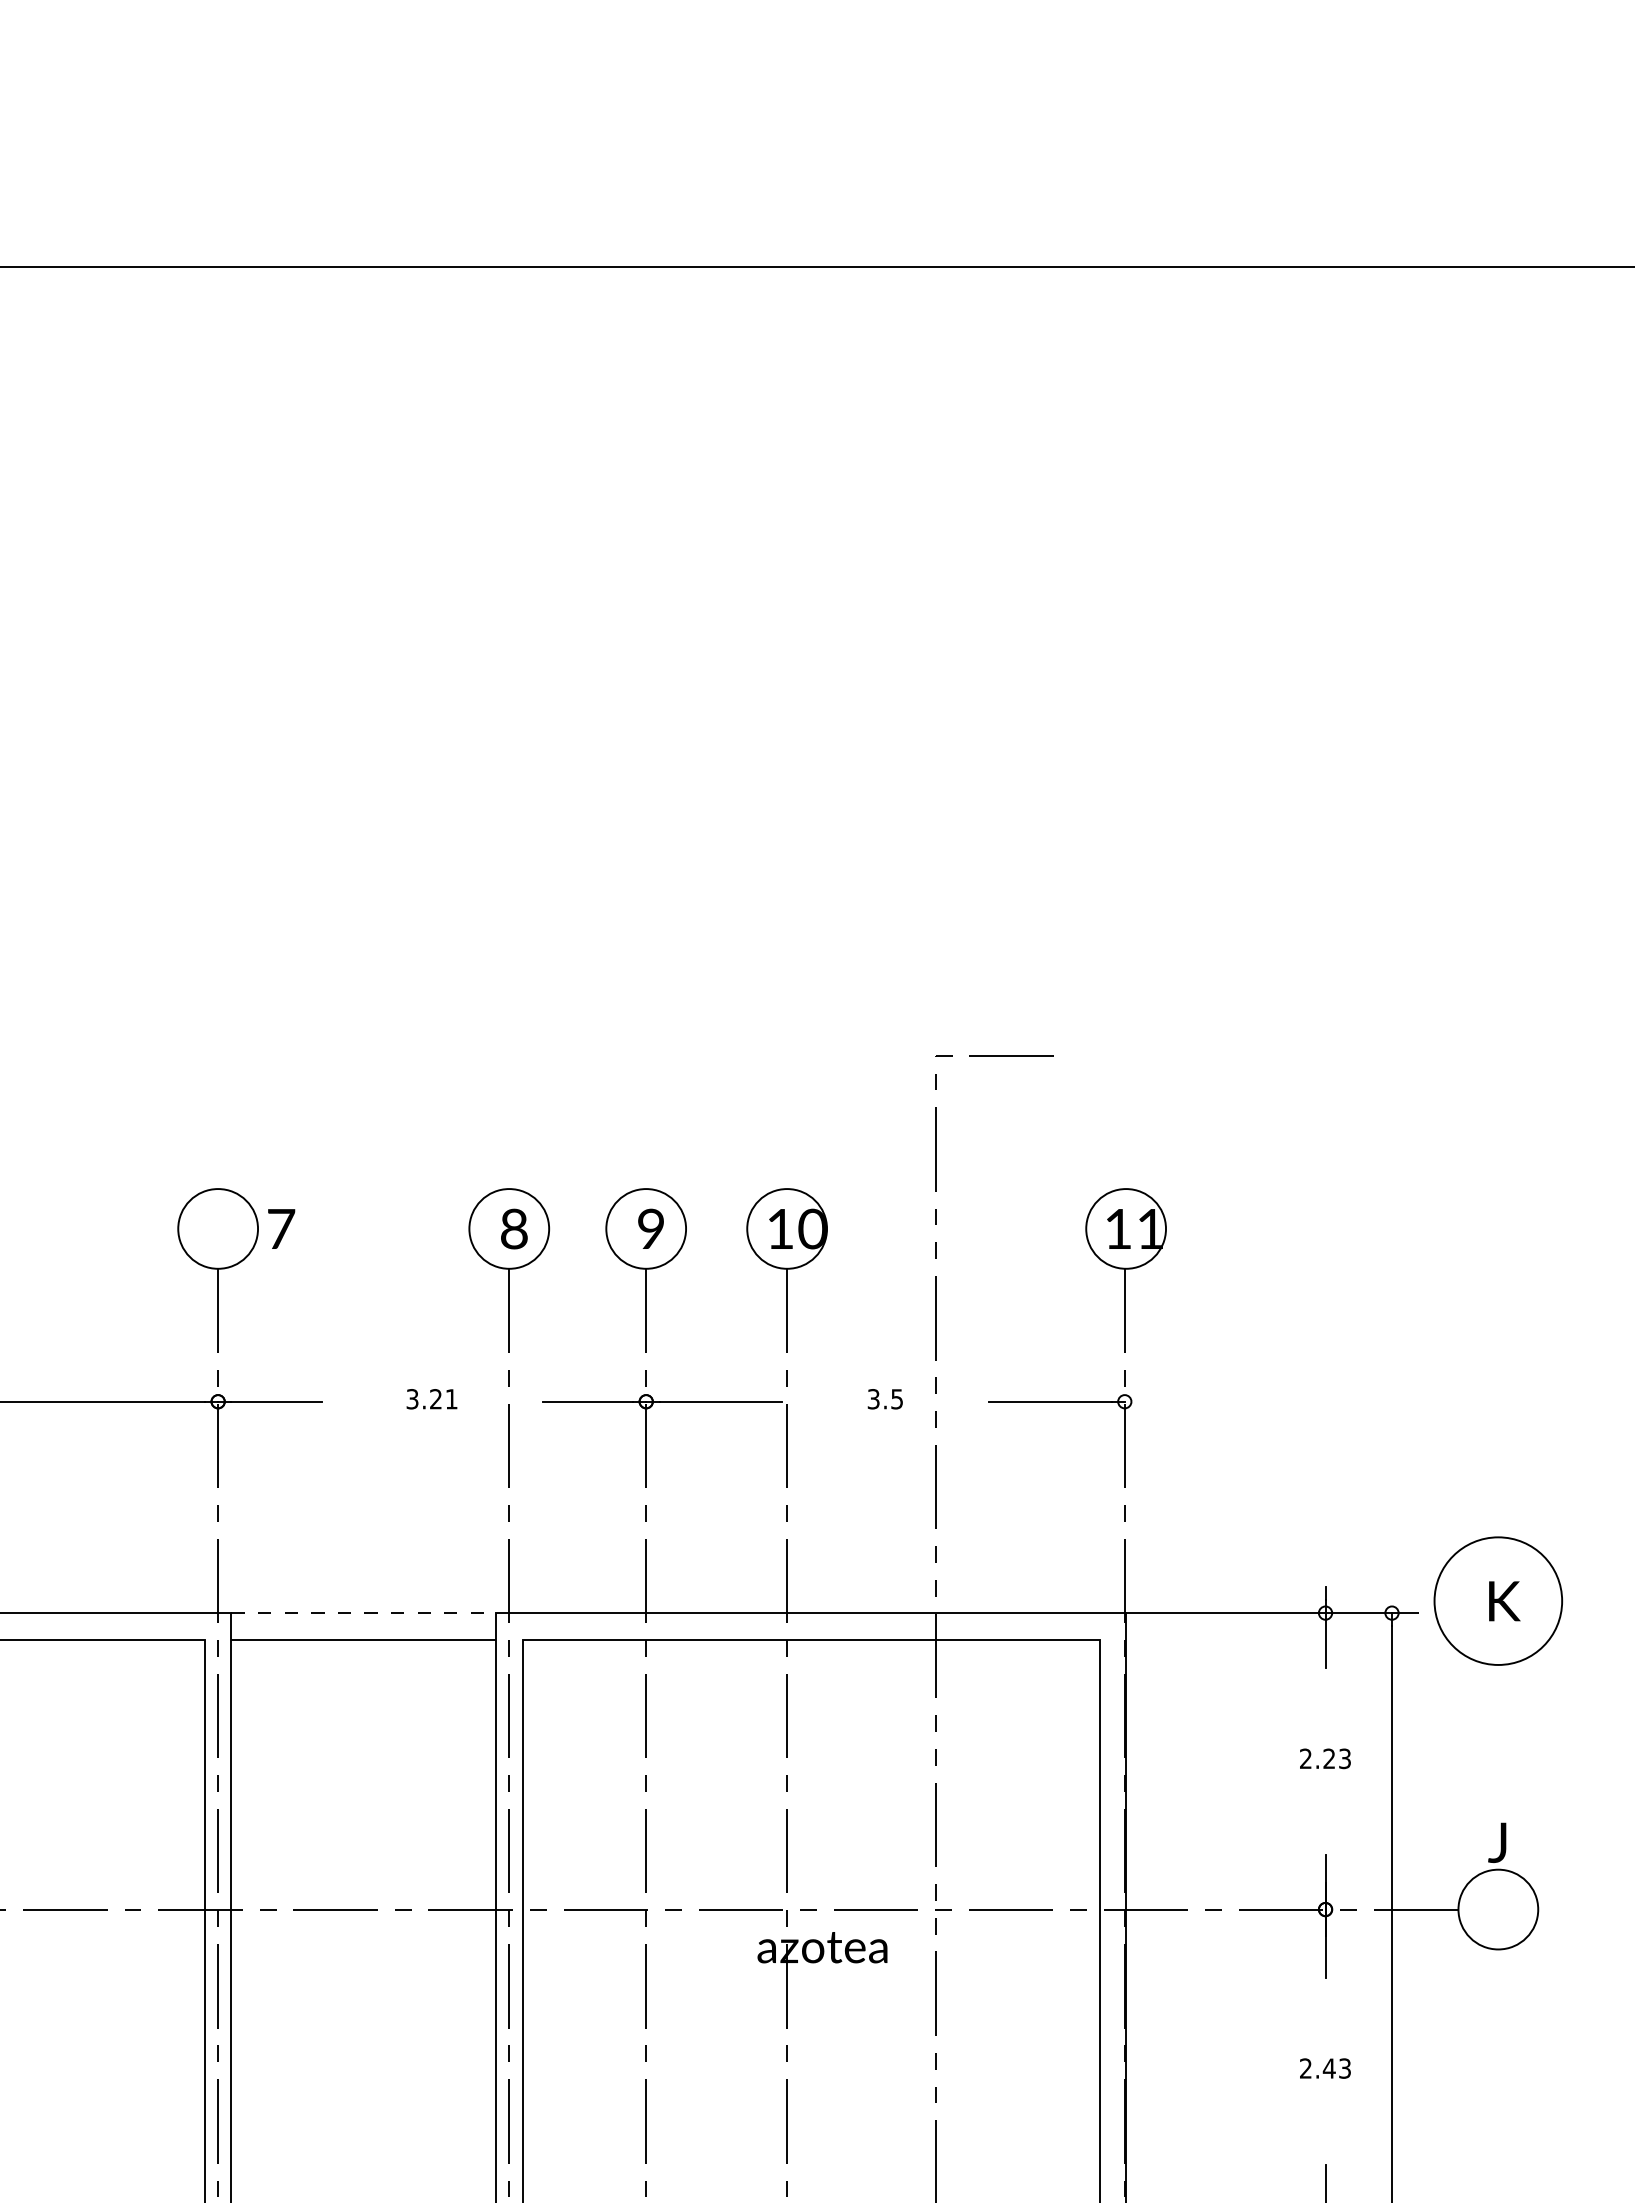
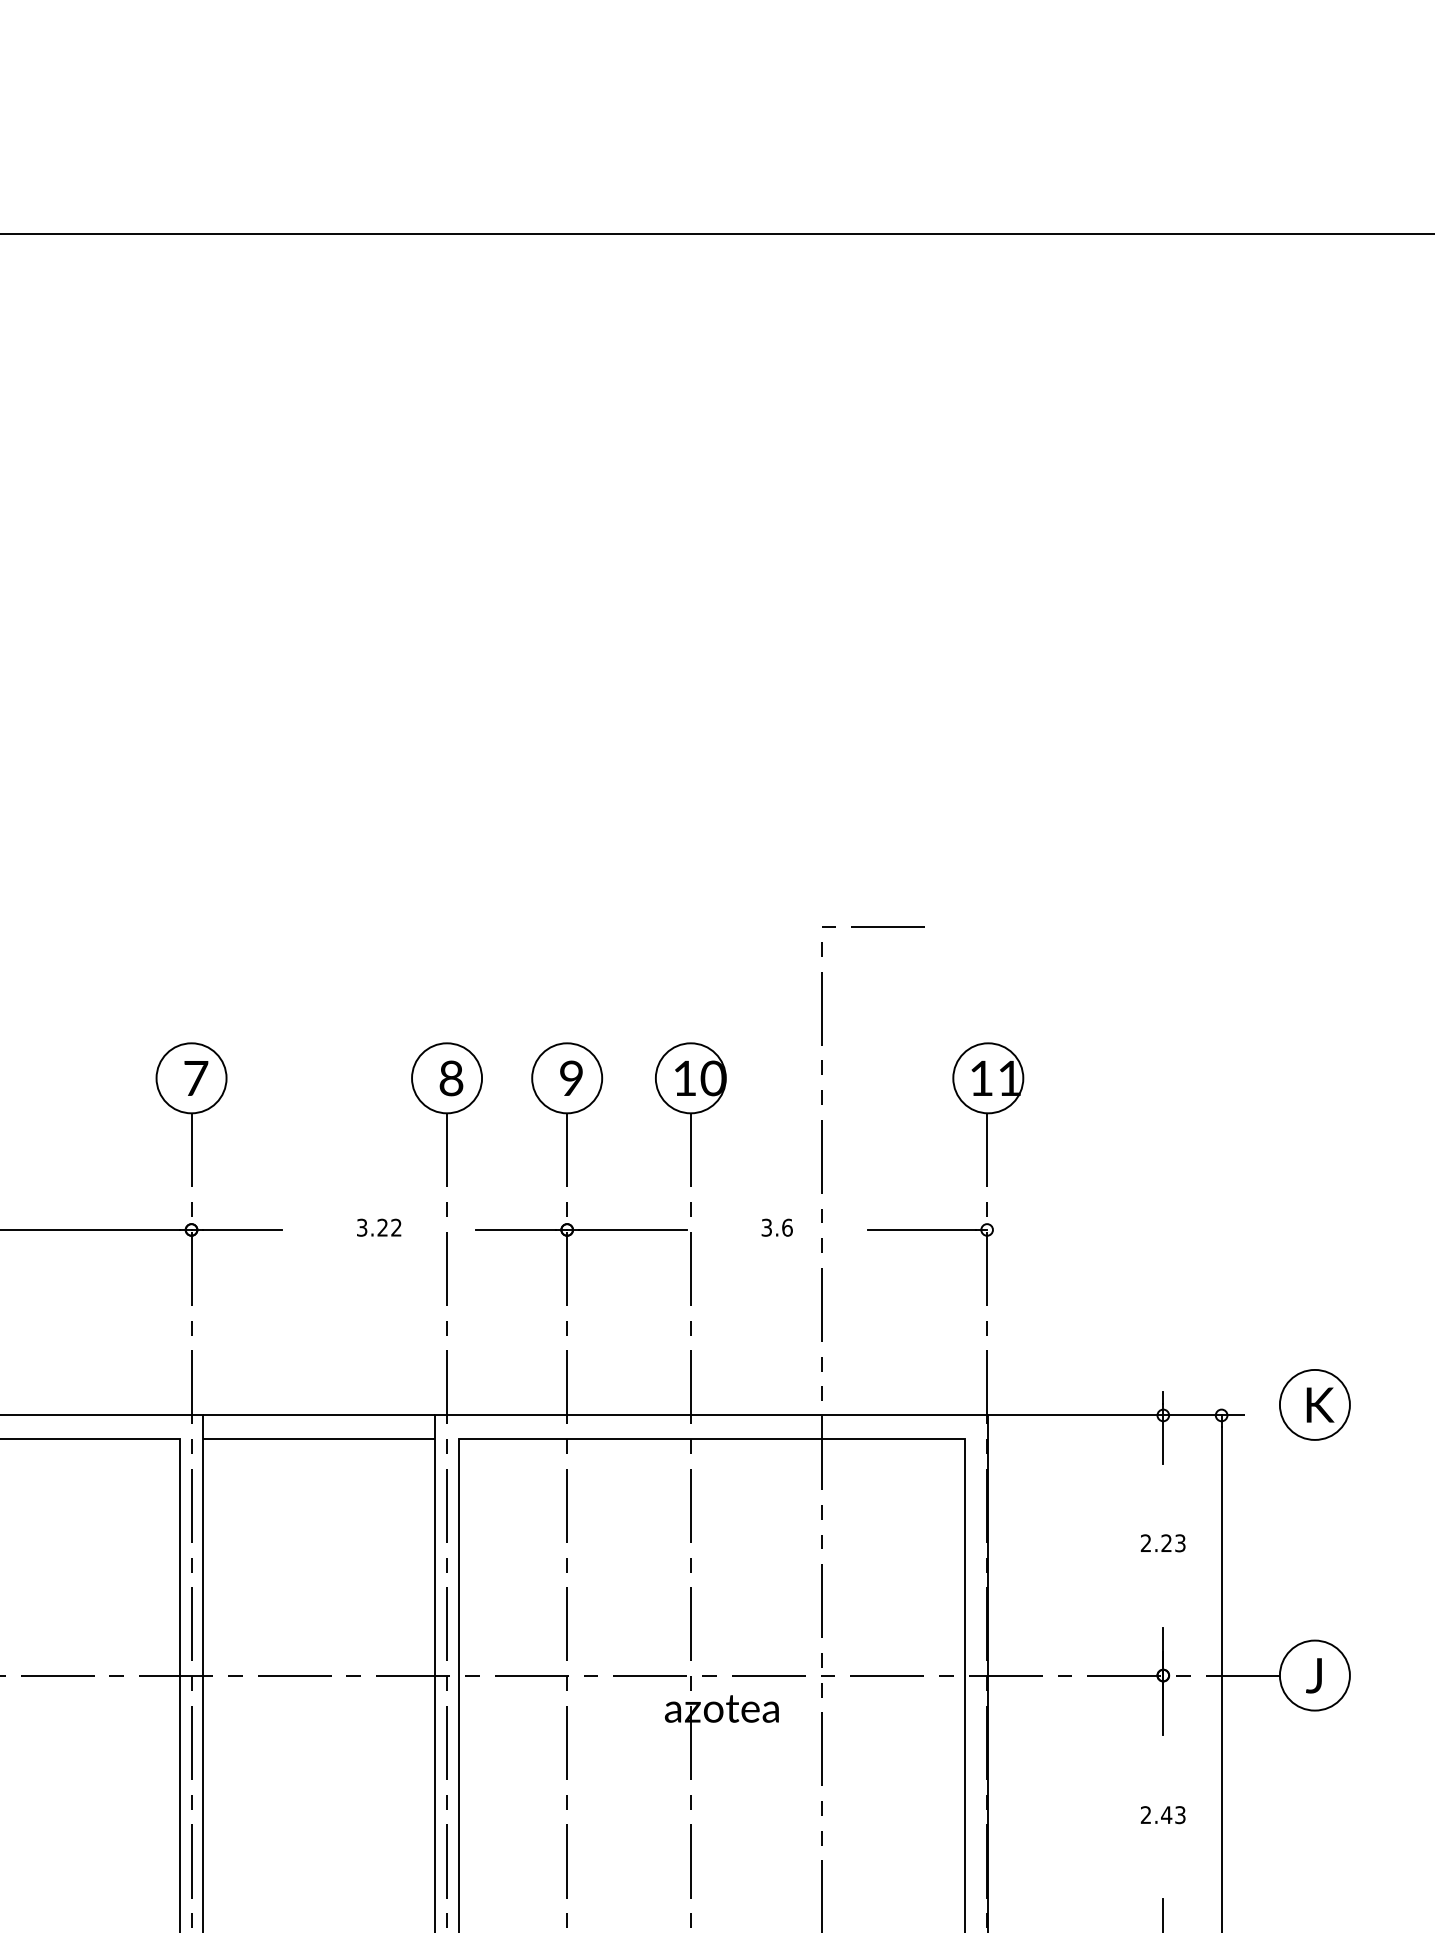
text: (281, 1228) -> (196, 1077), moved
text: (451, 1399) -> (396, 1227), 3.21 -> 3.22
text: (897, 1399) -> (787, 1227), 3.5 -> 3.6
circle: (1498, 1601) -> (1315, 1405), size x0.62
line: (364, 1613) -> (319, 1415), dashed -> solid
text: (1497, 1842) -> (1314, 1675), moved

